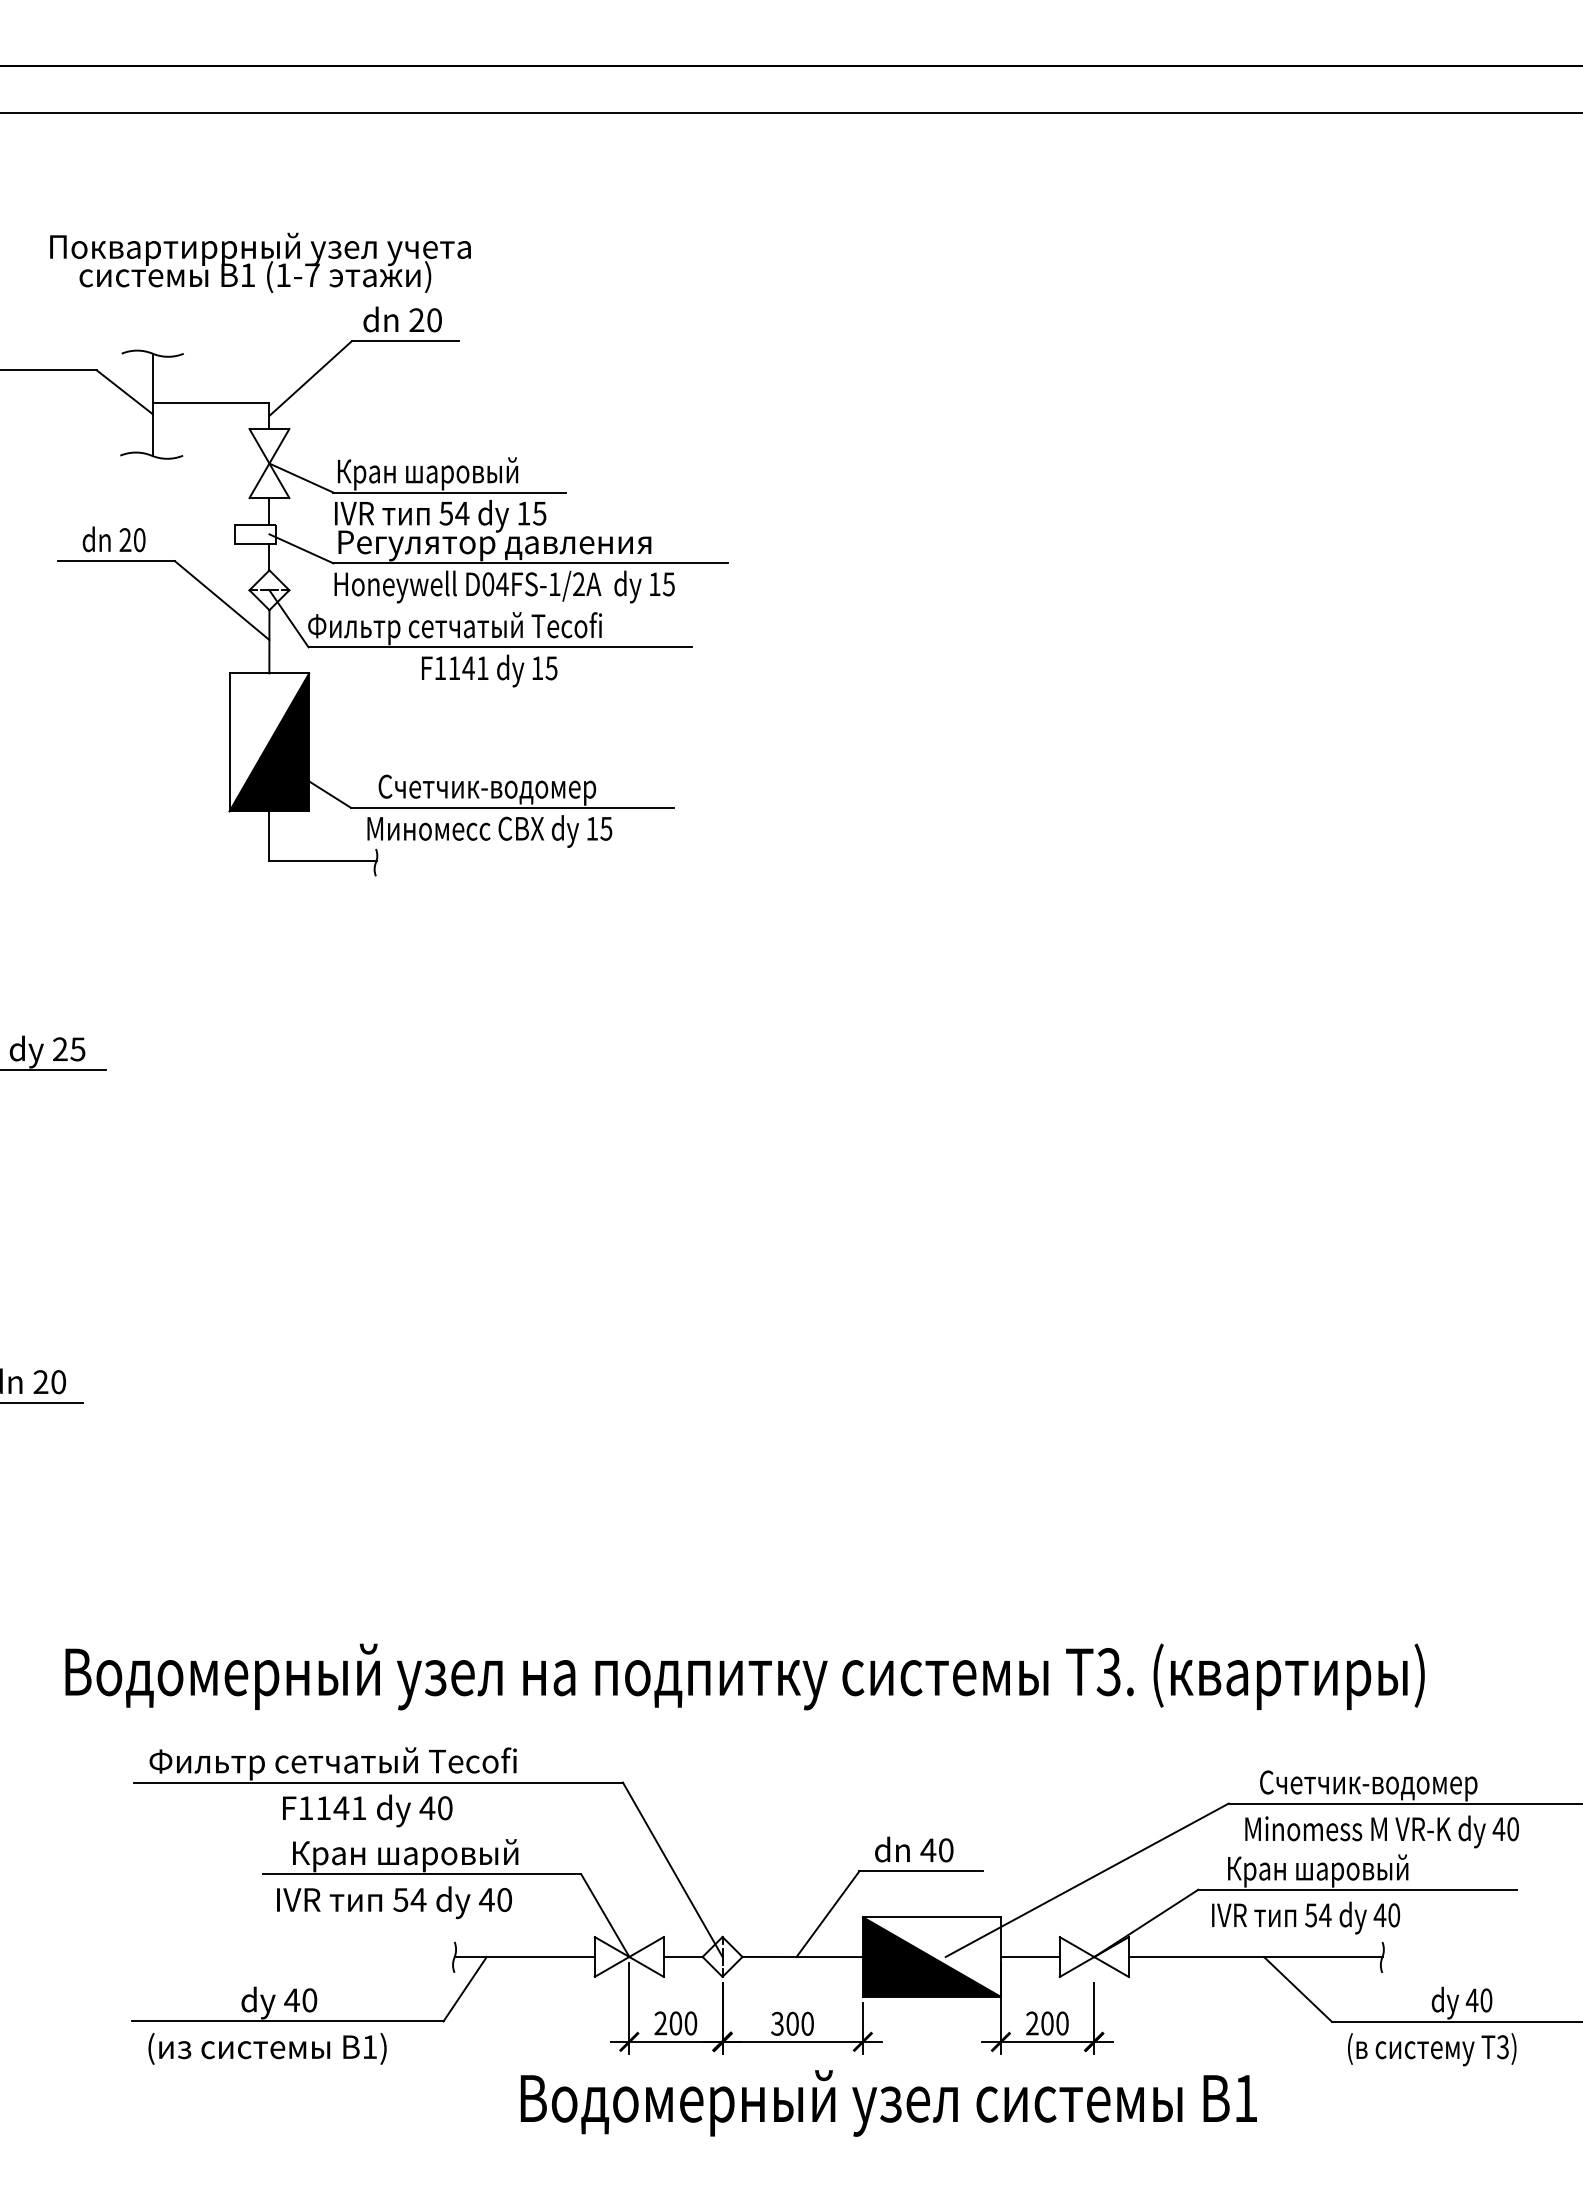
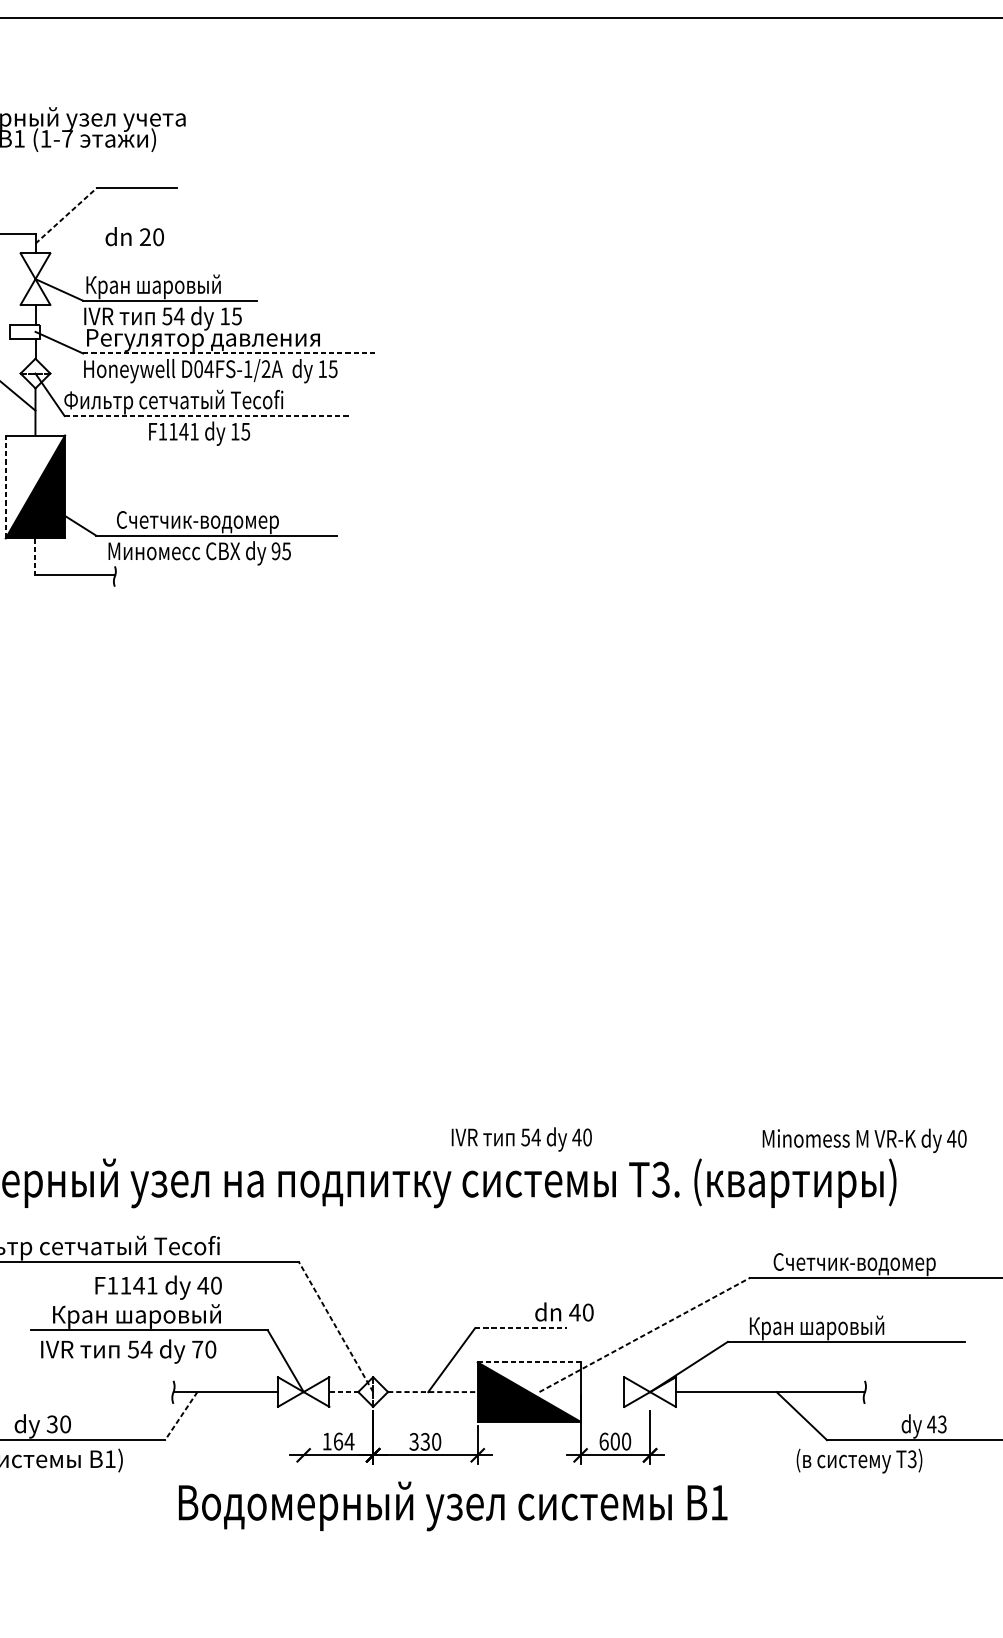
text: (402, 319) -> (134, 236), moved
line: (310, 378) -> (66, 215), solid -> dashed
line: (531, 563) -> (230, 353), solid -> dashed
line: (500, 647) -> (207, 416), solid -> dashed
line: (229, 741) -> (5, 486), solid -> dashed
text: (591, 828) -> (275, 551), 15 -> 95
line: (269, 835) -> (35, 556), solid -> dashed
text: (367, 1810) -> (158, 1287), moved
text: (1381, 1831) -> (864, 1140), moved
text: (914, 1849) -> (564, 1311), moved
line: (672, 1869) -> (335, 1326), solid -> dashed
line: (921, 1871) -> (521, 1328), solid -> dashed
line: (1087, 1880) -> (645, 1335), solid -> dashed
text: (486, 1899) -> (197, 1349), 40 -> 70
line: (932, 1917) -> (529, 1362), solid -> dashed
text: (1306, 1917) -> (522, 1139), moved
line: (683, 1956) -> (344, 1391), solid -> dashed
line: (803, 1957) -> (433, 1392), solid -> dashed
line: (1029, 1957) -> (601, 1392), removed
line: (465, 1989) -> (181, 1416), solid -> dashed
text: (291, 2000) -> (51, 1424), 40 -> 30
text: (1486, 2000) -> (942, 1424), 40 -> 43
line: (629, 2007) -> (303, 1429), removed
text: (675, 2023) -> (338, 1441), 200 -> 164
text: (792, 2023) -> (425, 1441), 300 -> 330
text: (1032, 2023) -> (604, 1441), 200 -> 600
text: (1432, 2049) -> (859, 1460), moved
text: (888, 2103) -> (452, 1506), moved

